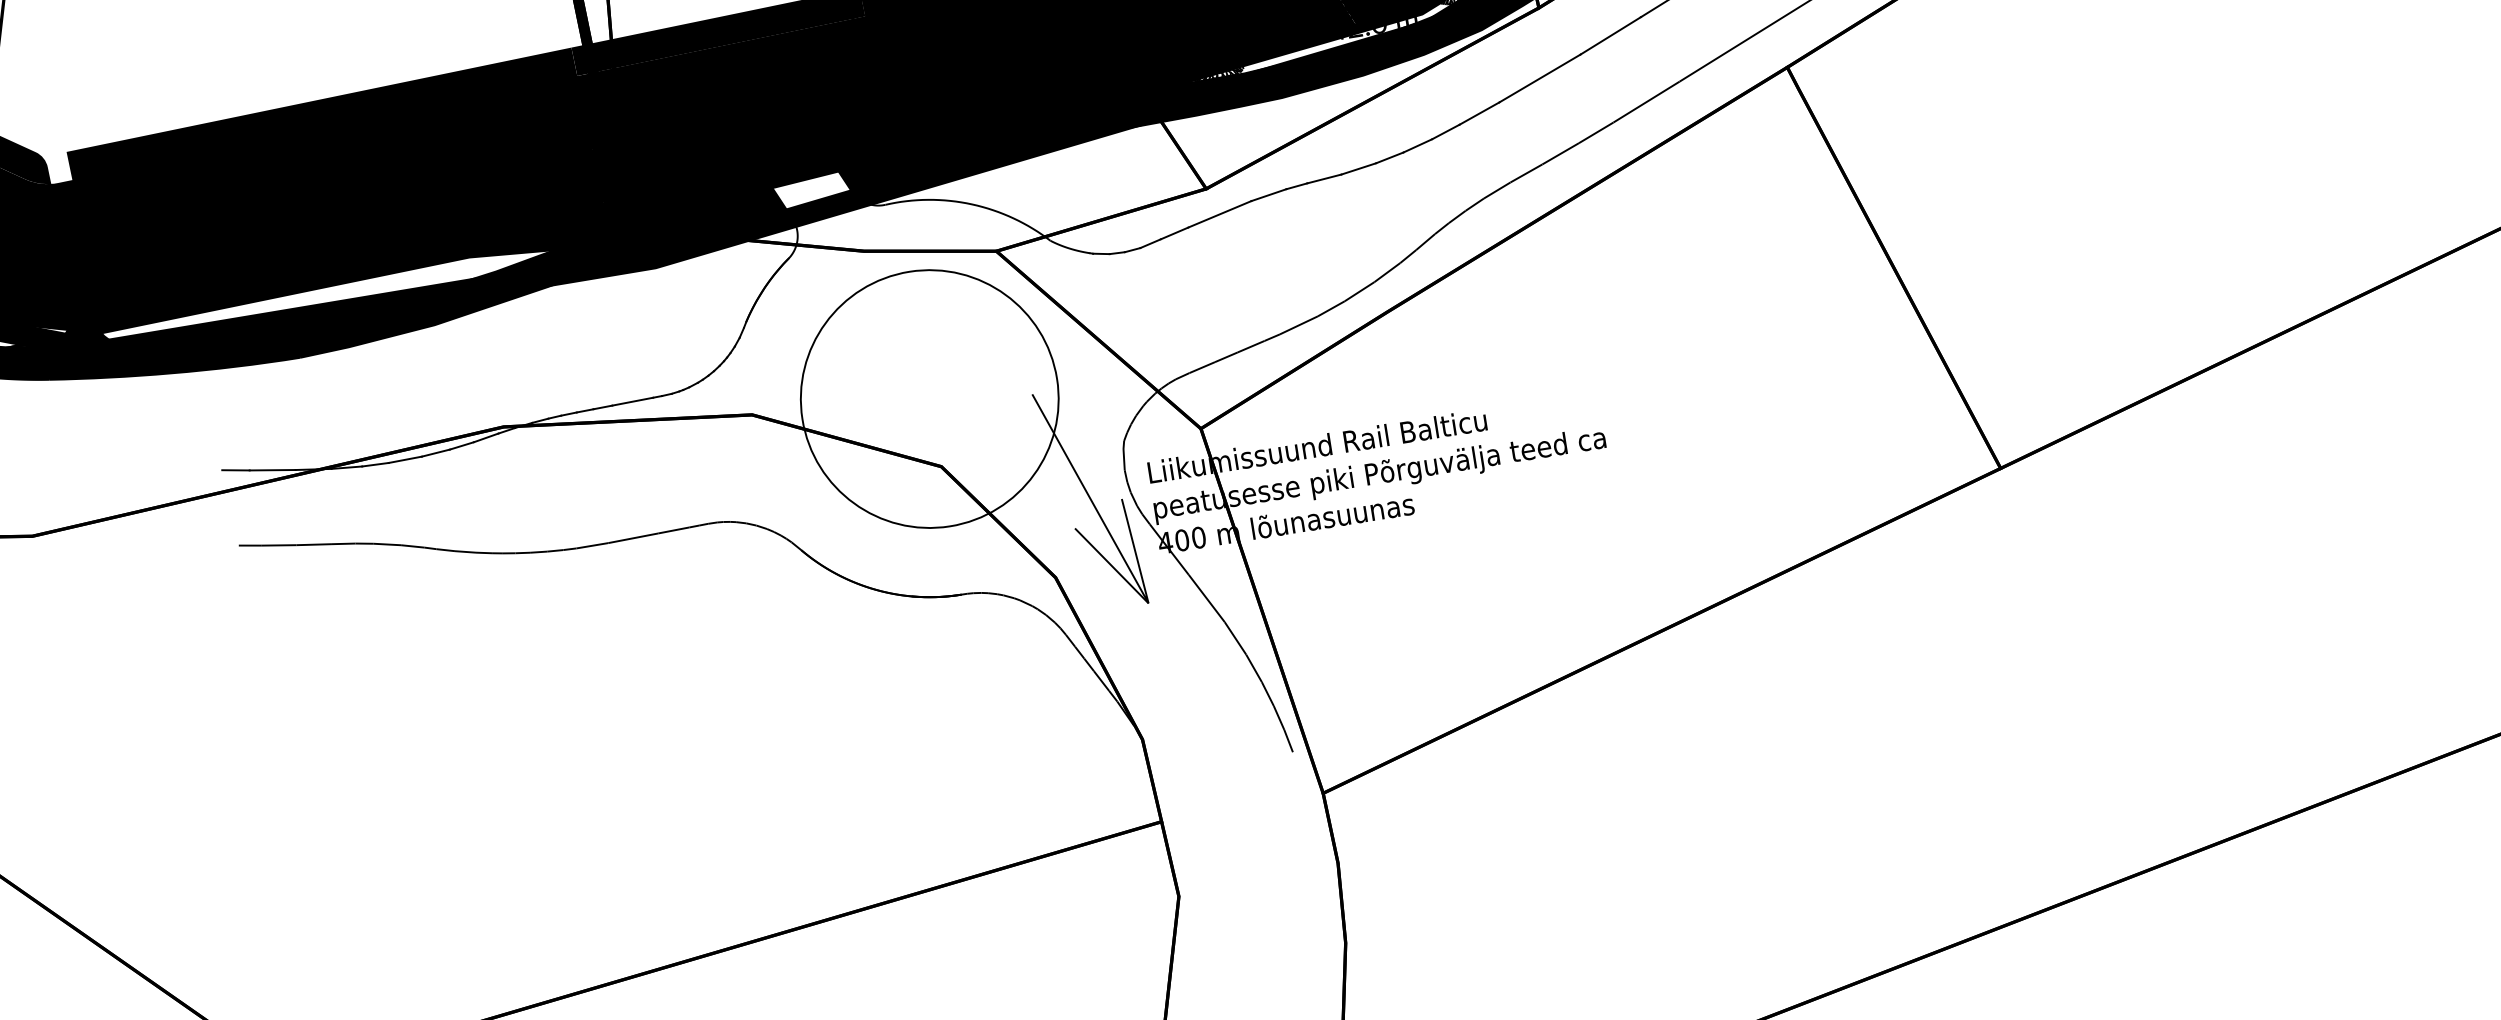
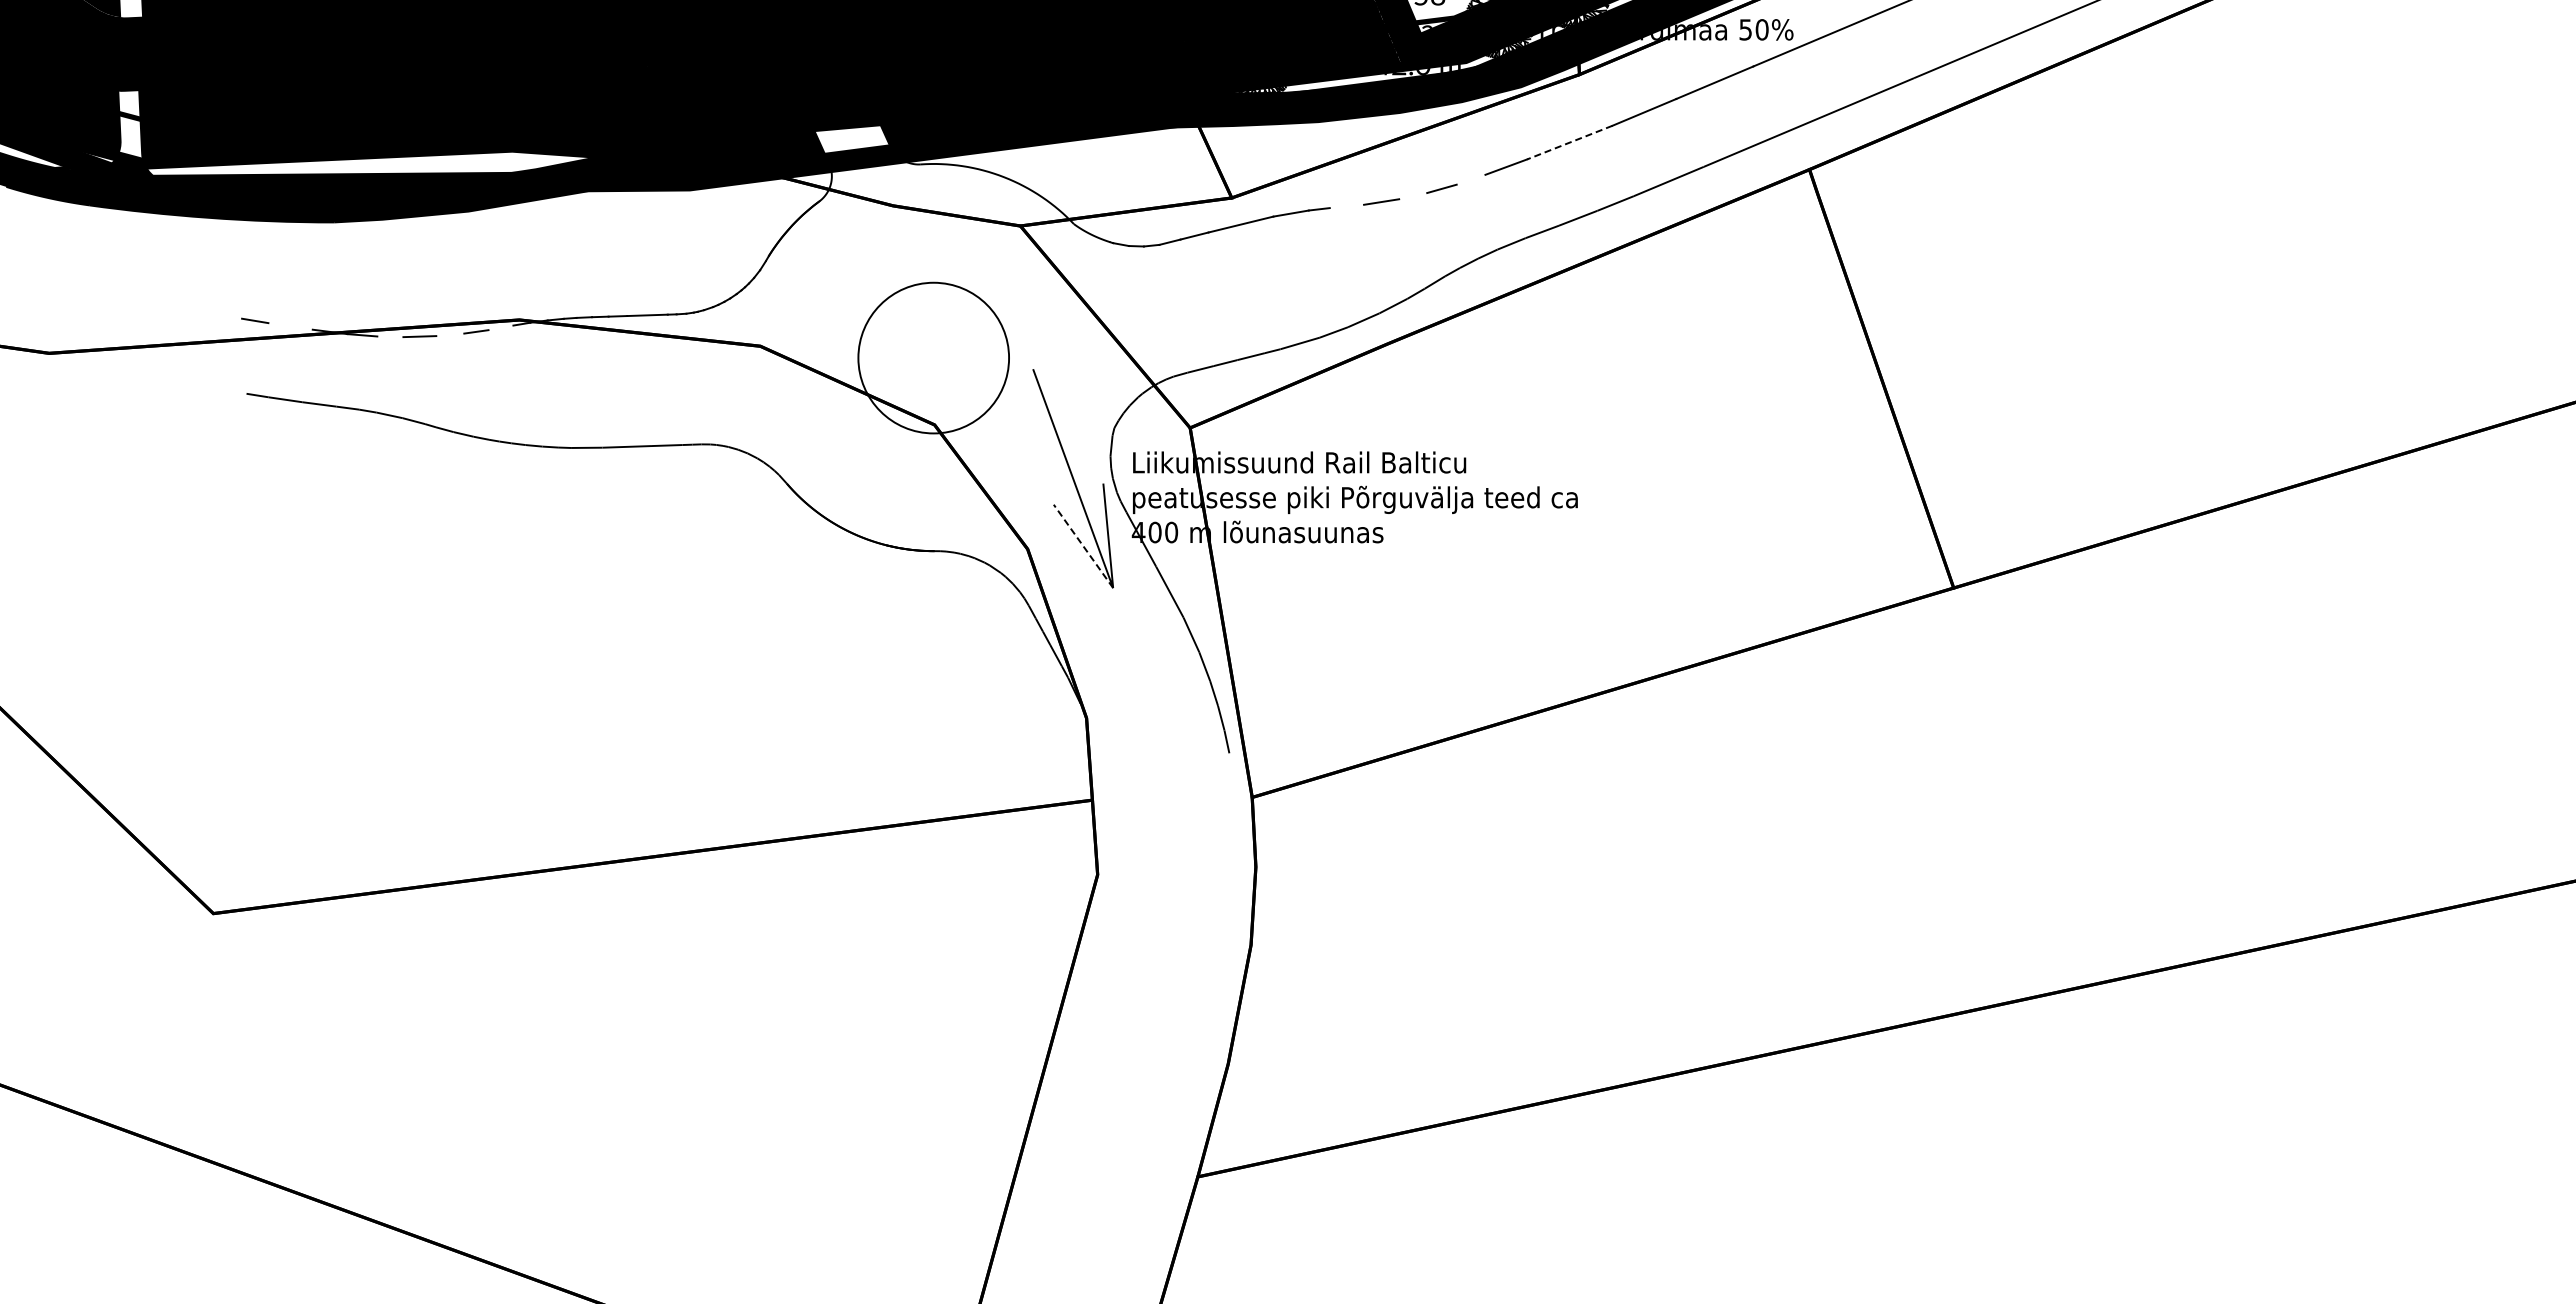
line: (1539, 78) -> (1569, 142), solid -> dashed
line: (1445, 131) -> (1470, 179), removed
line: (1390, 158) -> (1413, 196), removed
line: (1323, 179) -> (1346, 206), removed
fill: (78, 293) -> (130, 126), removed
circle: (929, 398) -> (933, 357), size x0.6
line: (485, 437) -> (500, 327), removed
line: (436, 452) -> (450, 334), removed
line: (375, 464) -> (390, 336), removed
line: (272, 470) -> (290, 326), removed
line: (1111, 566) -> (1083, 546), solid -> dashed

